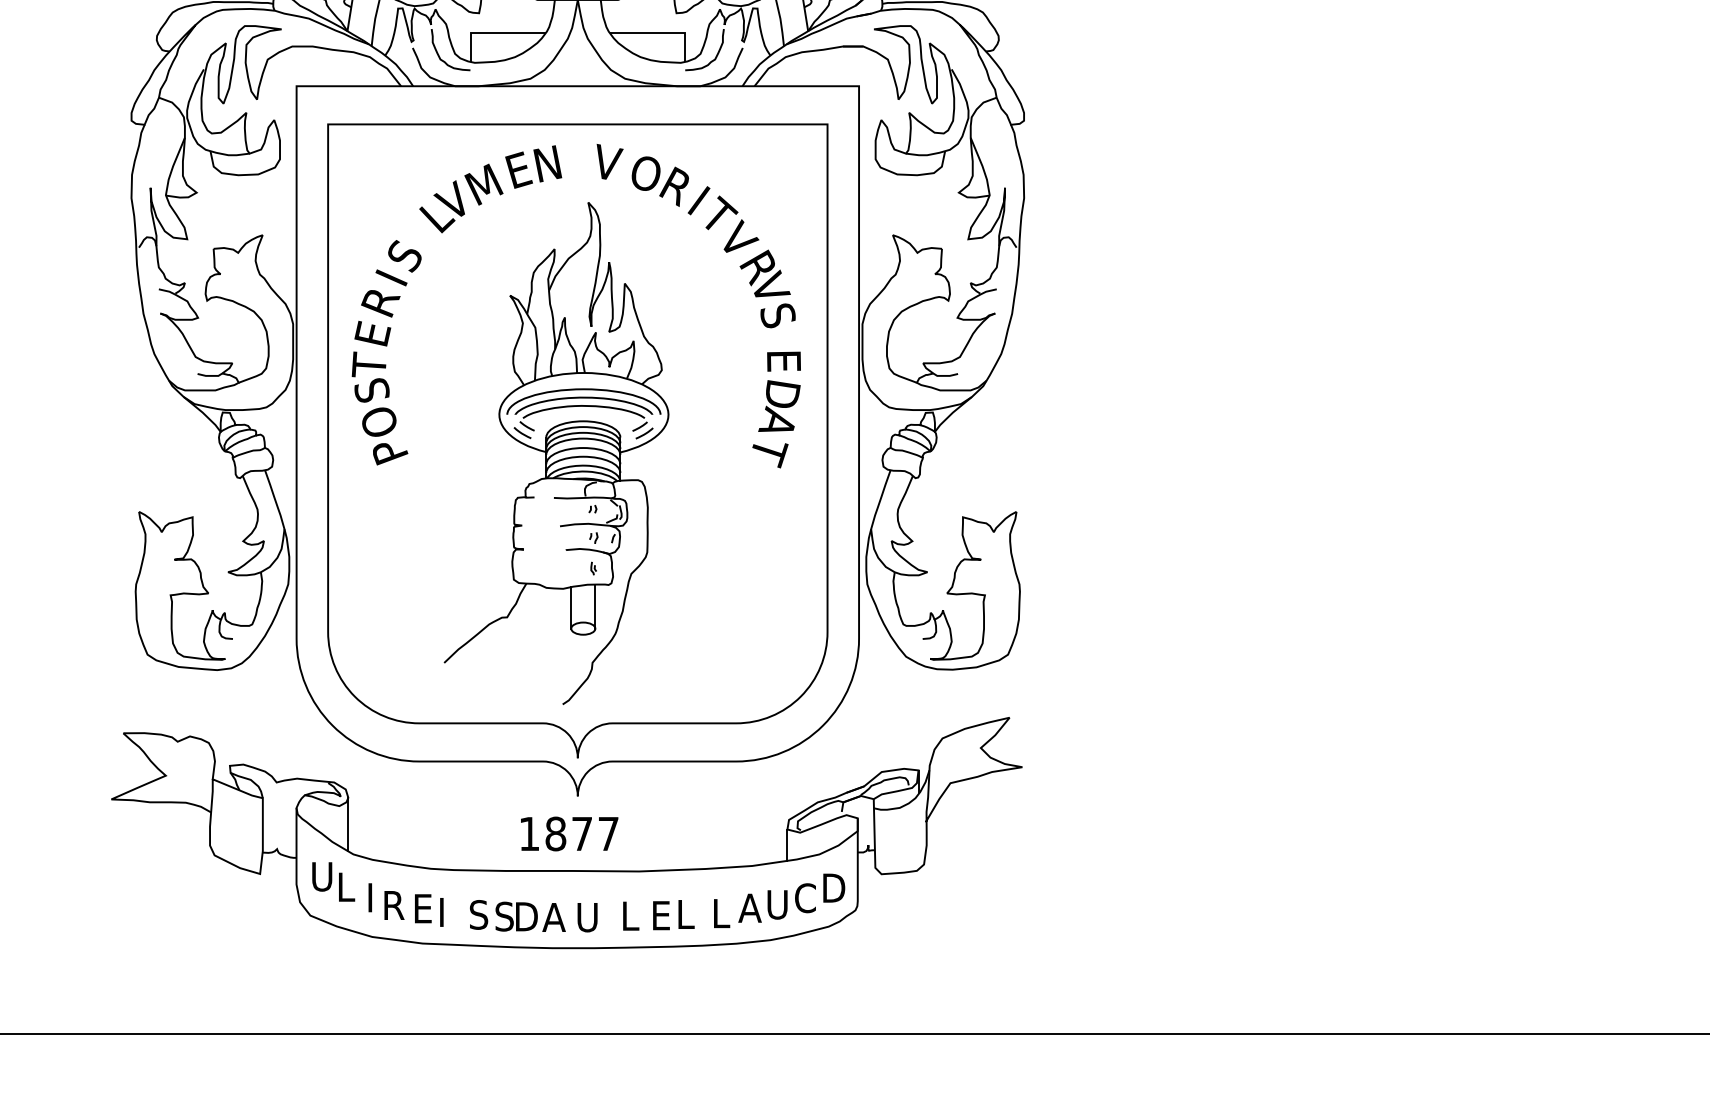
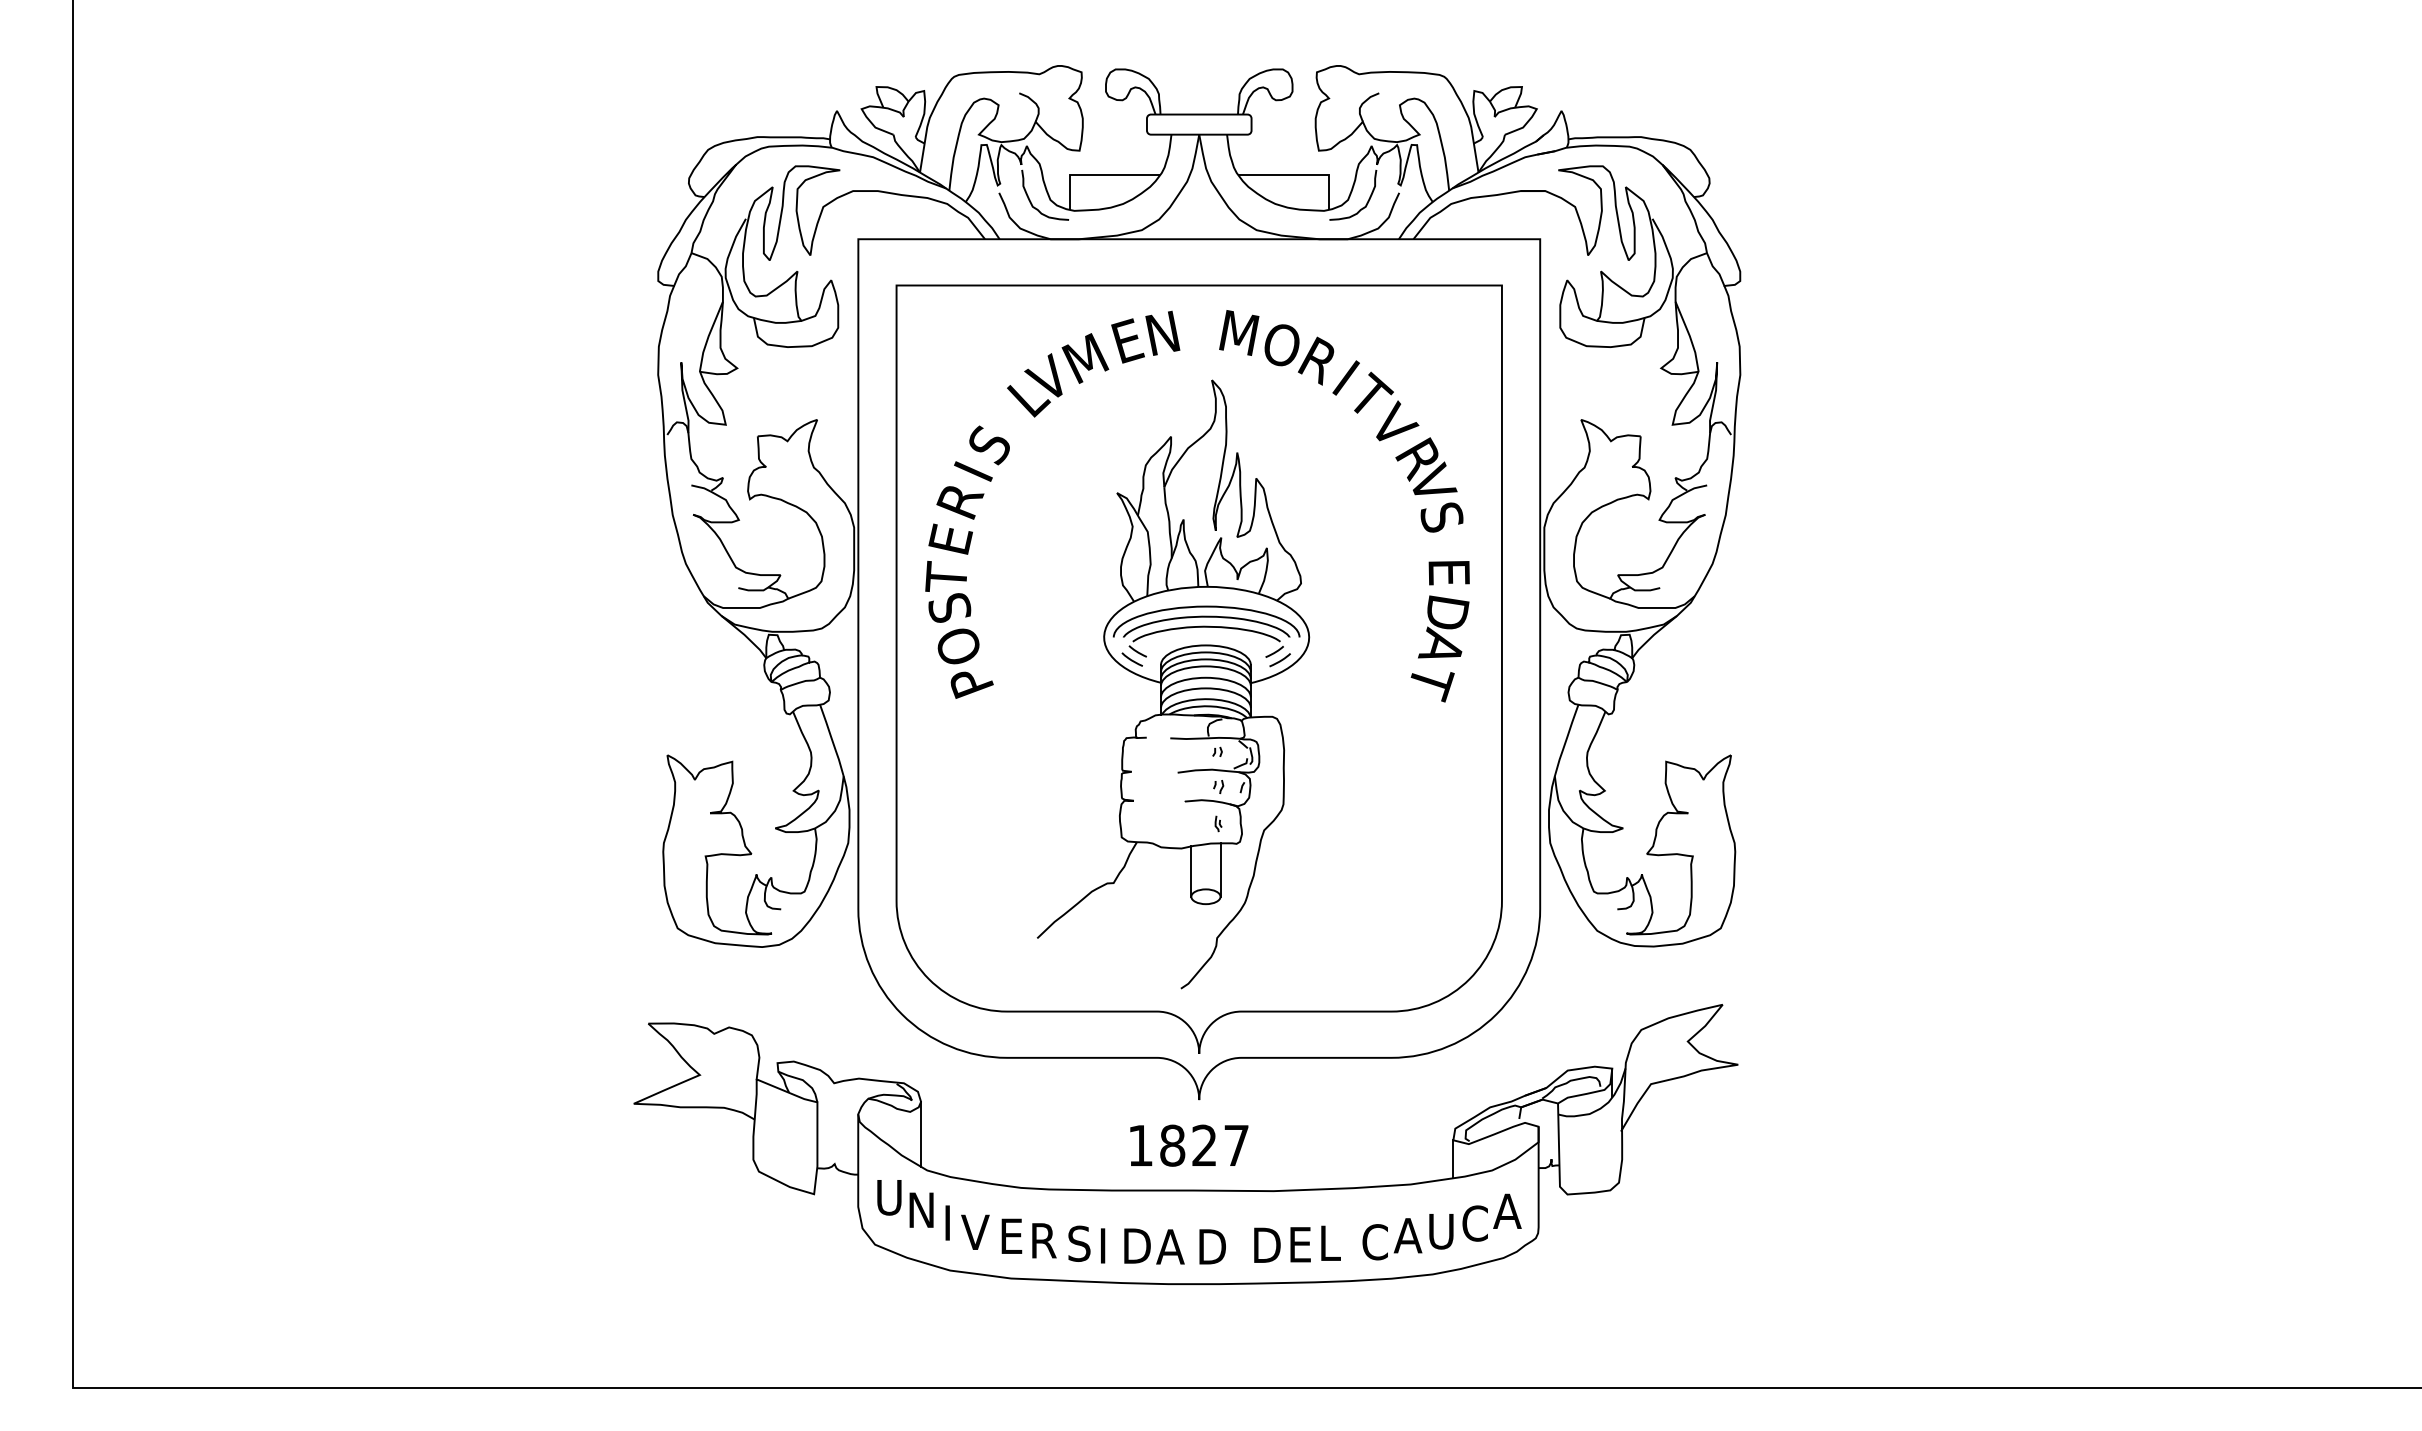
text: (611, 163) -> (1239, 332), V -> M
text: (582, 832) -> (1204, 1144), 1877 -> 1827
text: (350, 886) -> (923, 1209), L -> N
text: (832, 887) -> (1508, 1210), D -> A
text: (393, 904) -> (975, 1231), R -> V
text: (451, 912) -> (1046, 1240), I -> R
text: (722, 913) -> (1374, 1242), L -> C
text: (635, 915) -> (1269, 1244), L -> D
text: (504, 916) -> (1110, 1245), S -> I
text: (588, 917) -> (1212, 1247), U -> D

